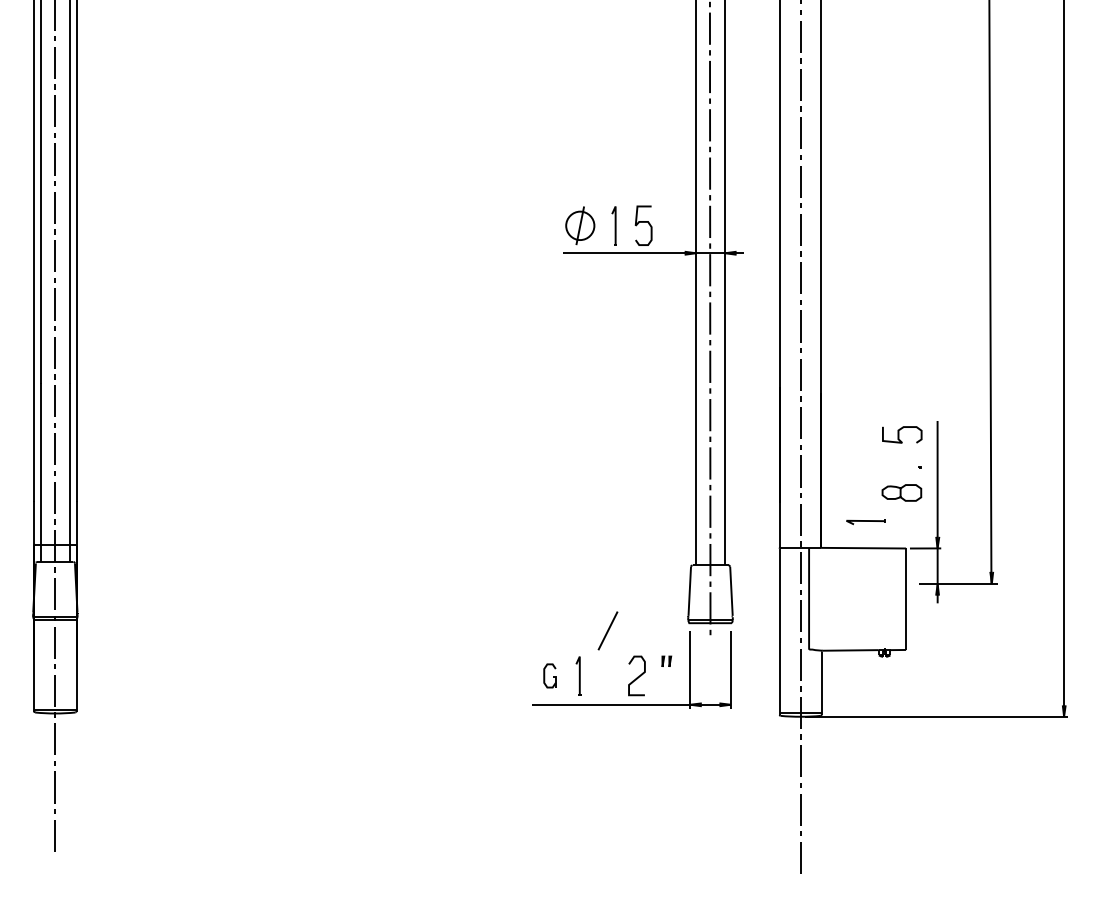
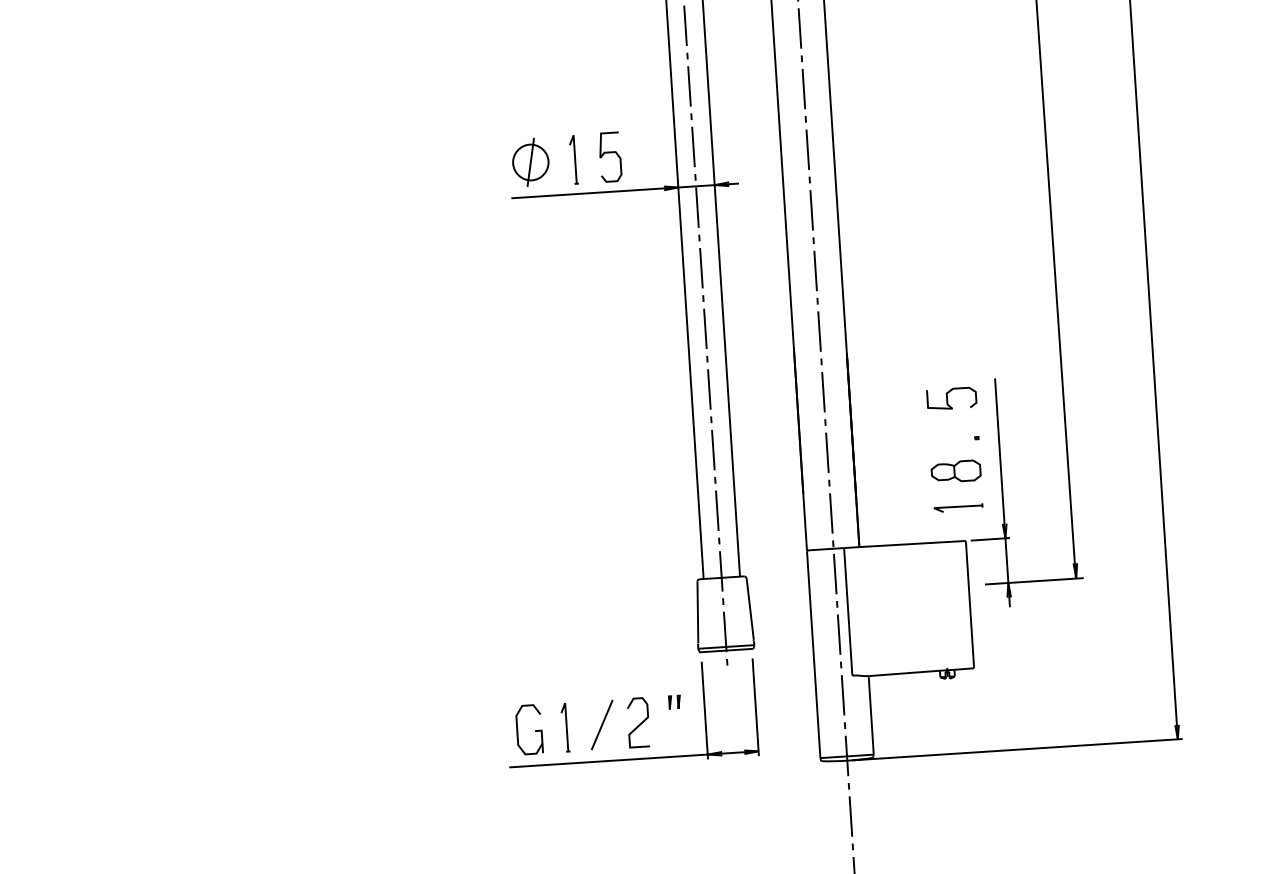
part: (865, 522) -> (958, 508), moved
line: (607, 630) -> (601, 724), moved
part: (549, 675) -> (528, 729), size x1.67

